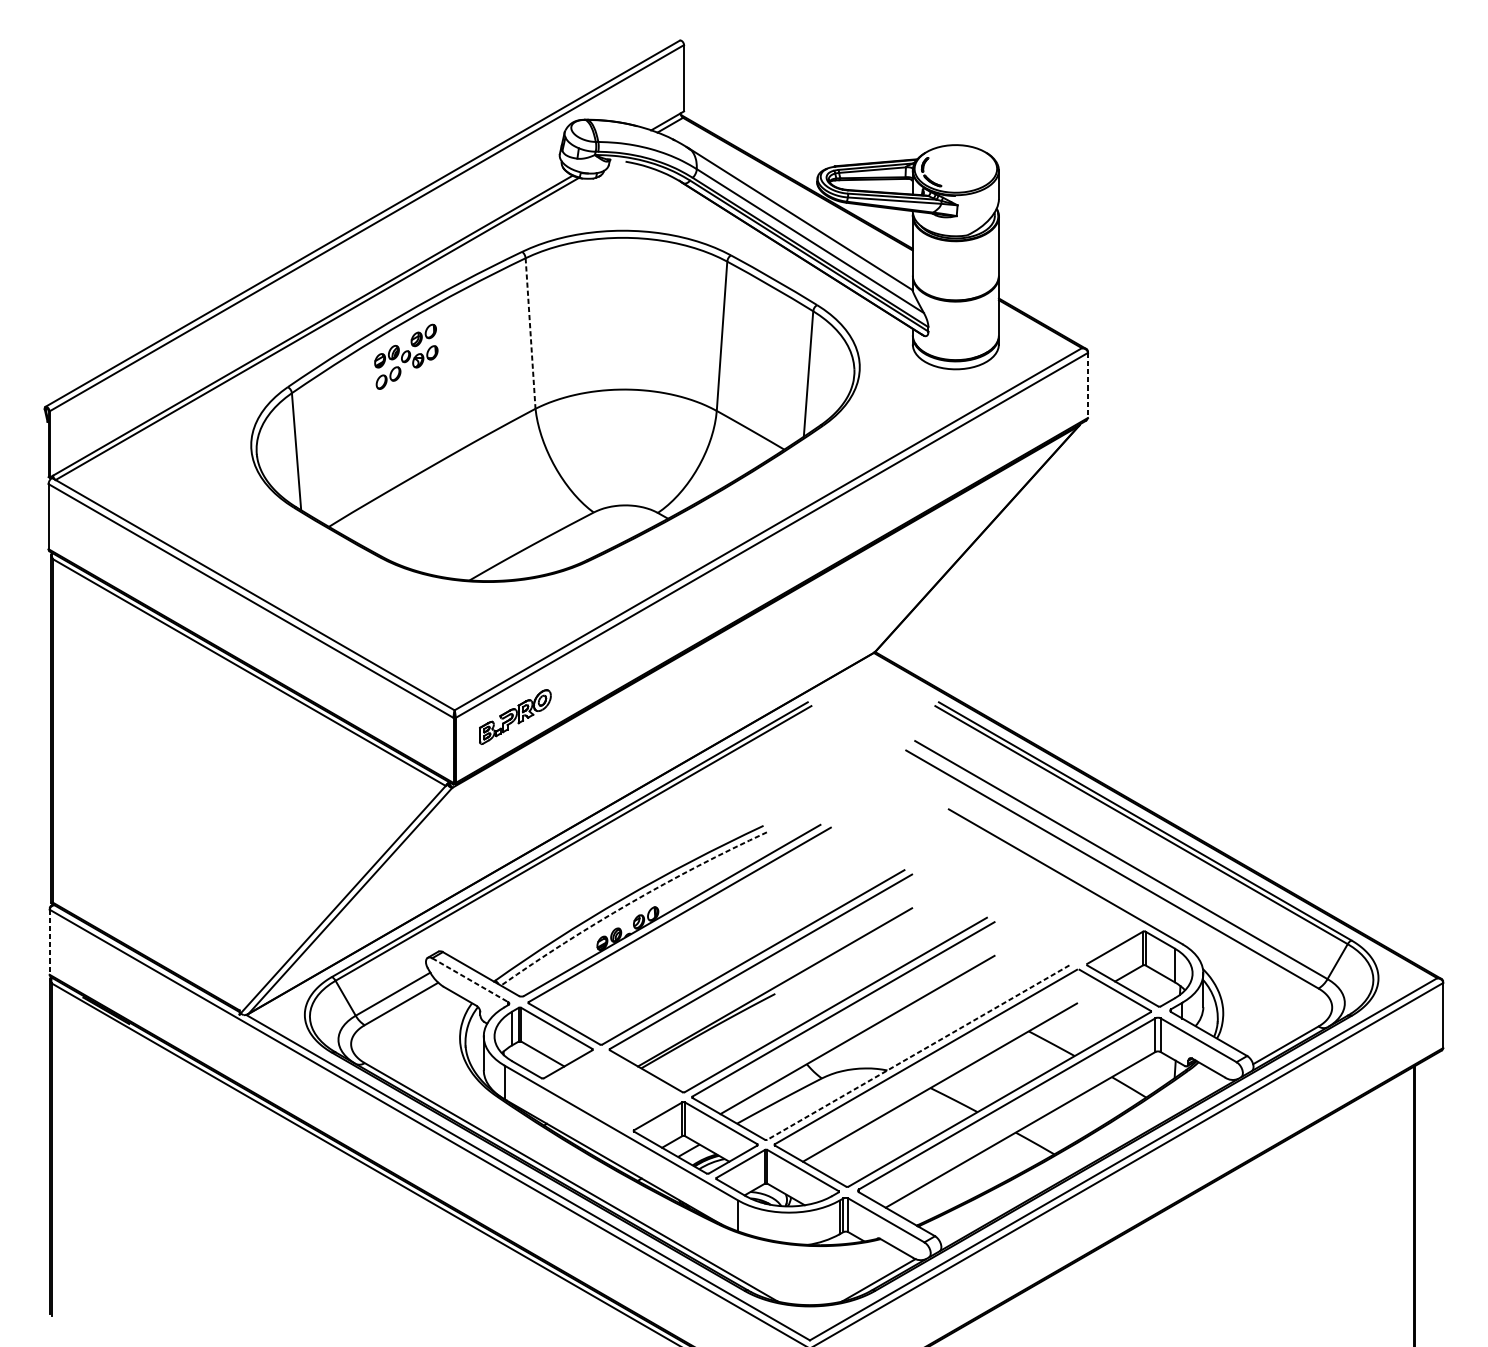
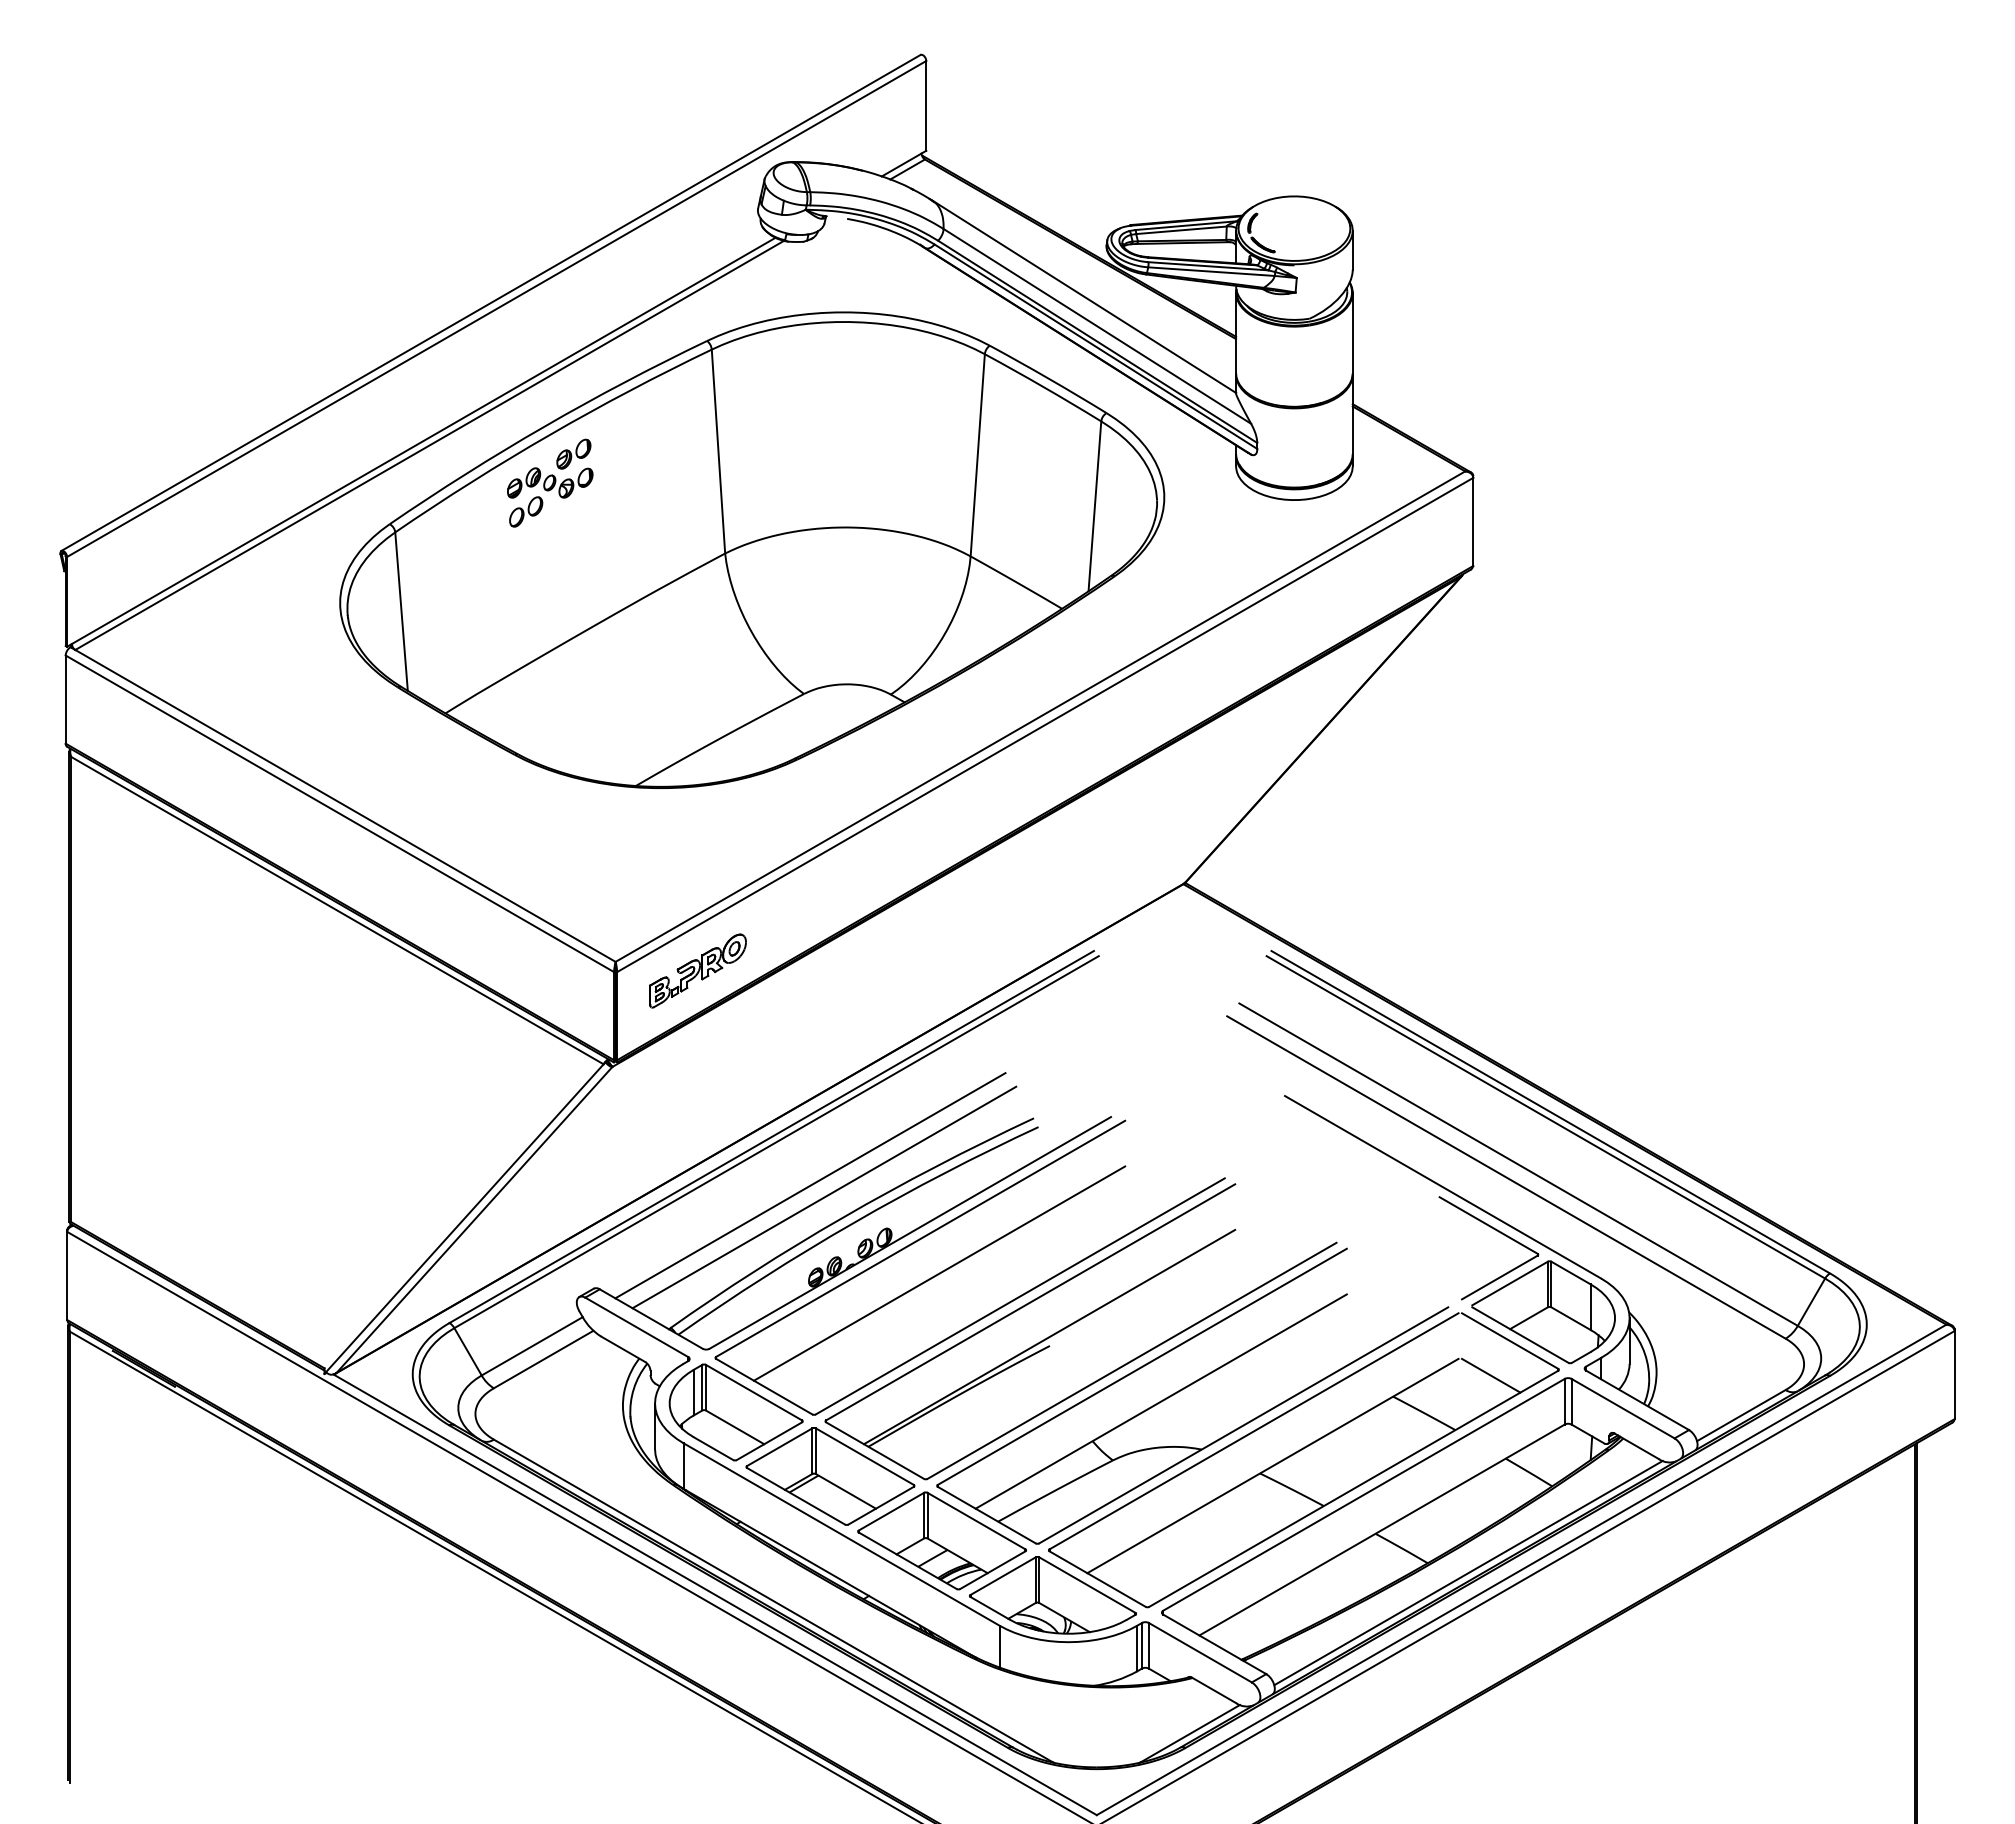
line: (530, 334) -> (718, 452), dashed -> solid
line: (1088, 385) -> (1473, 522), dashed -> solid
line: (598, 875) -> (810, 1185), added
line: (608, 884) -> (824, 1197), added
arc: (630, 902) -> (853, 1222), dashed -> solid
part: (1105, 909) -> (1496, 1231), added
line: (693, 940) -> (939, 1273), added
line: (49, 942) -> (67, 1276), dashed -> solid
line: (470, 980) -> (637, 1327), dashed -> solid
line: (1100, 1015) -> (1490, 1375), added
line: (918, 1052) -> (1243, 1425), dashed -> solid
part: (613, 1090) -> (830, 1476), added
line: (1084, 1161) -> (1468, 1572), added

